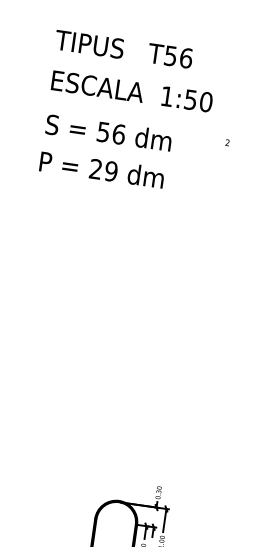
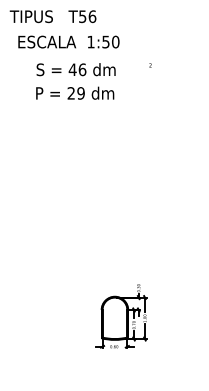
text: (123, 48) -> (52, 16), moved
text: (131, 90) -> (68, 41), moved
text: (103, 131) -> (72, 69), 56 -> 46

